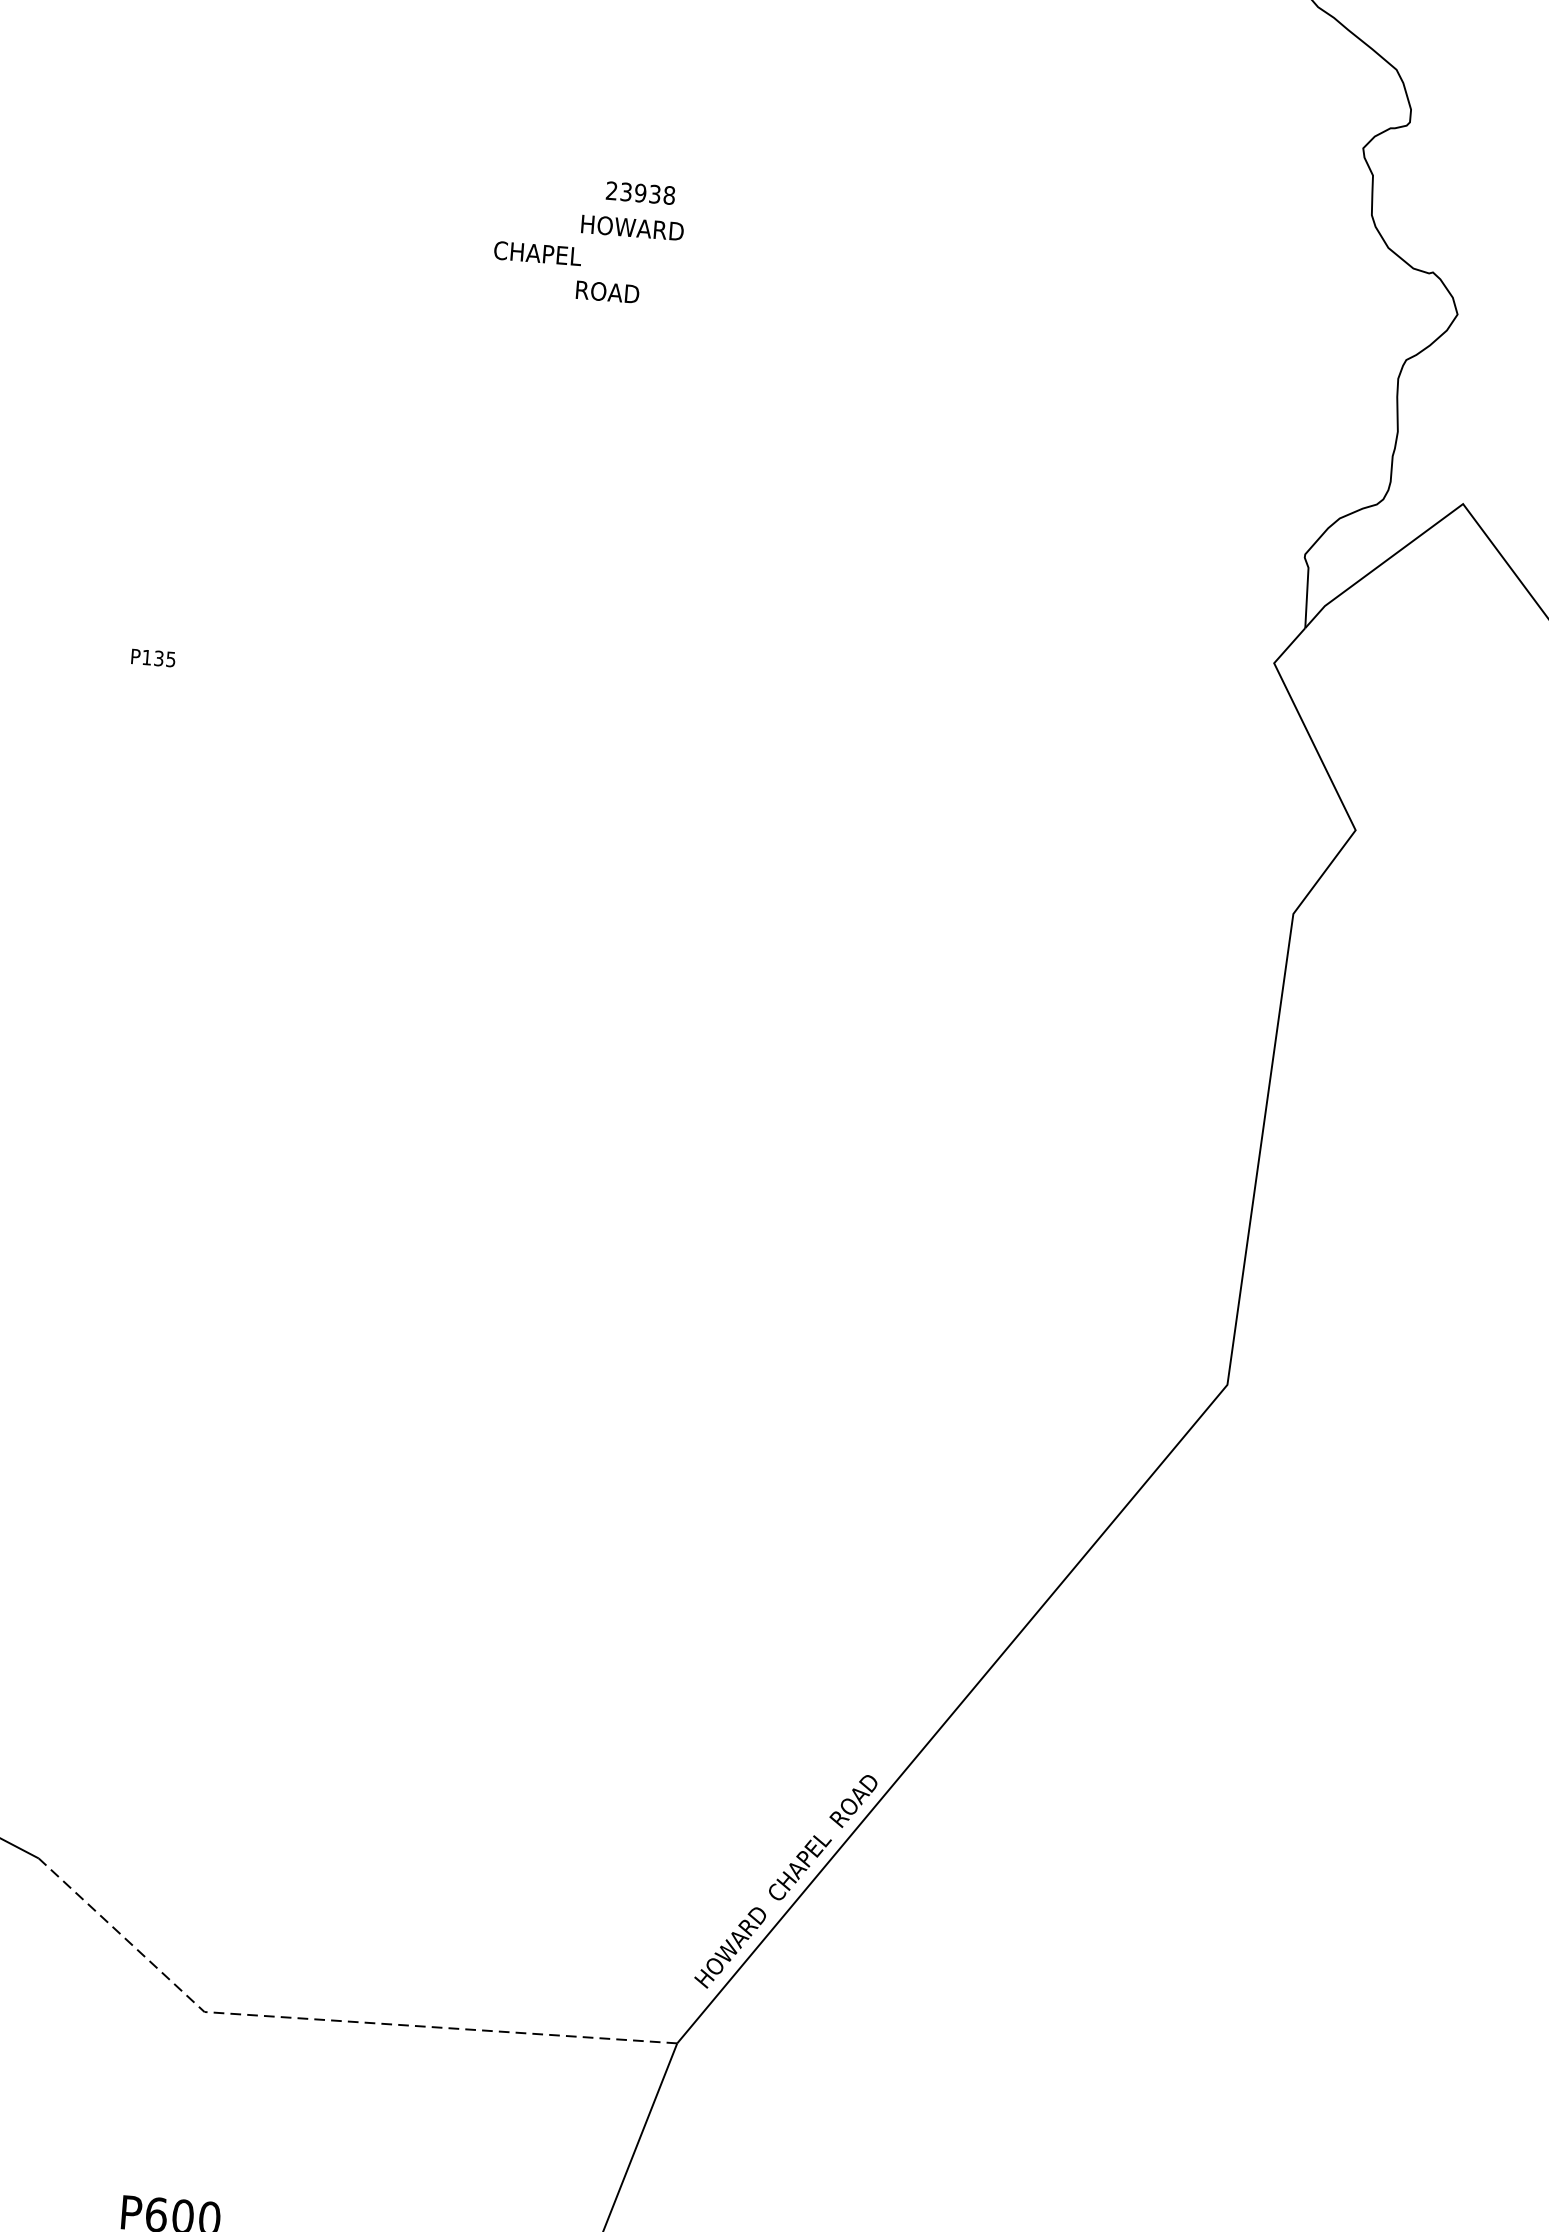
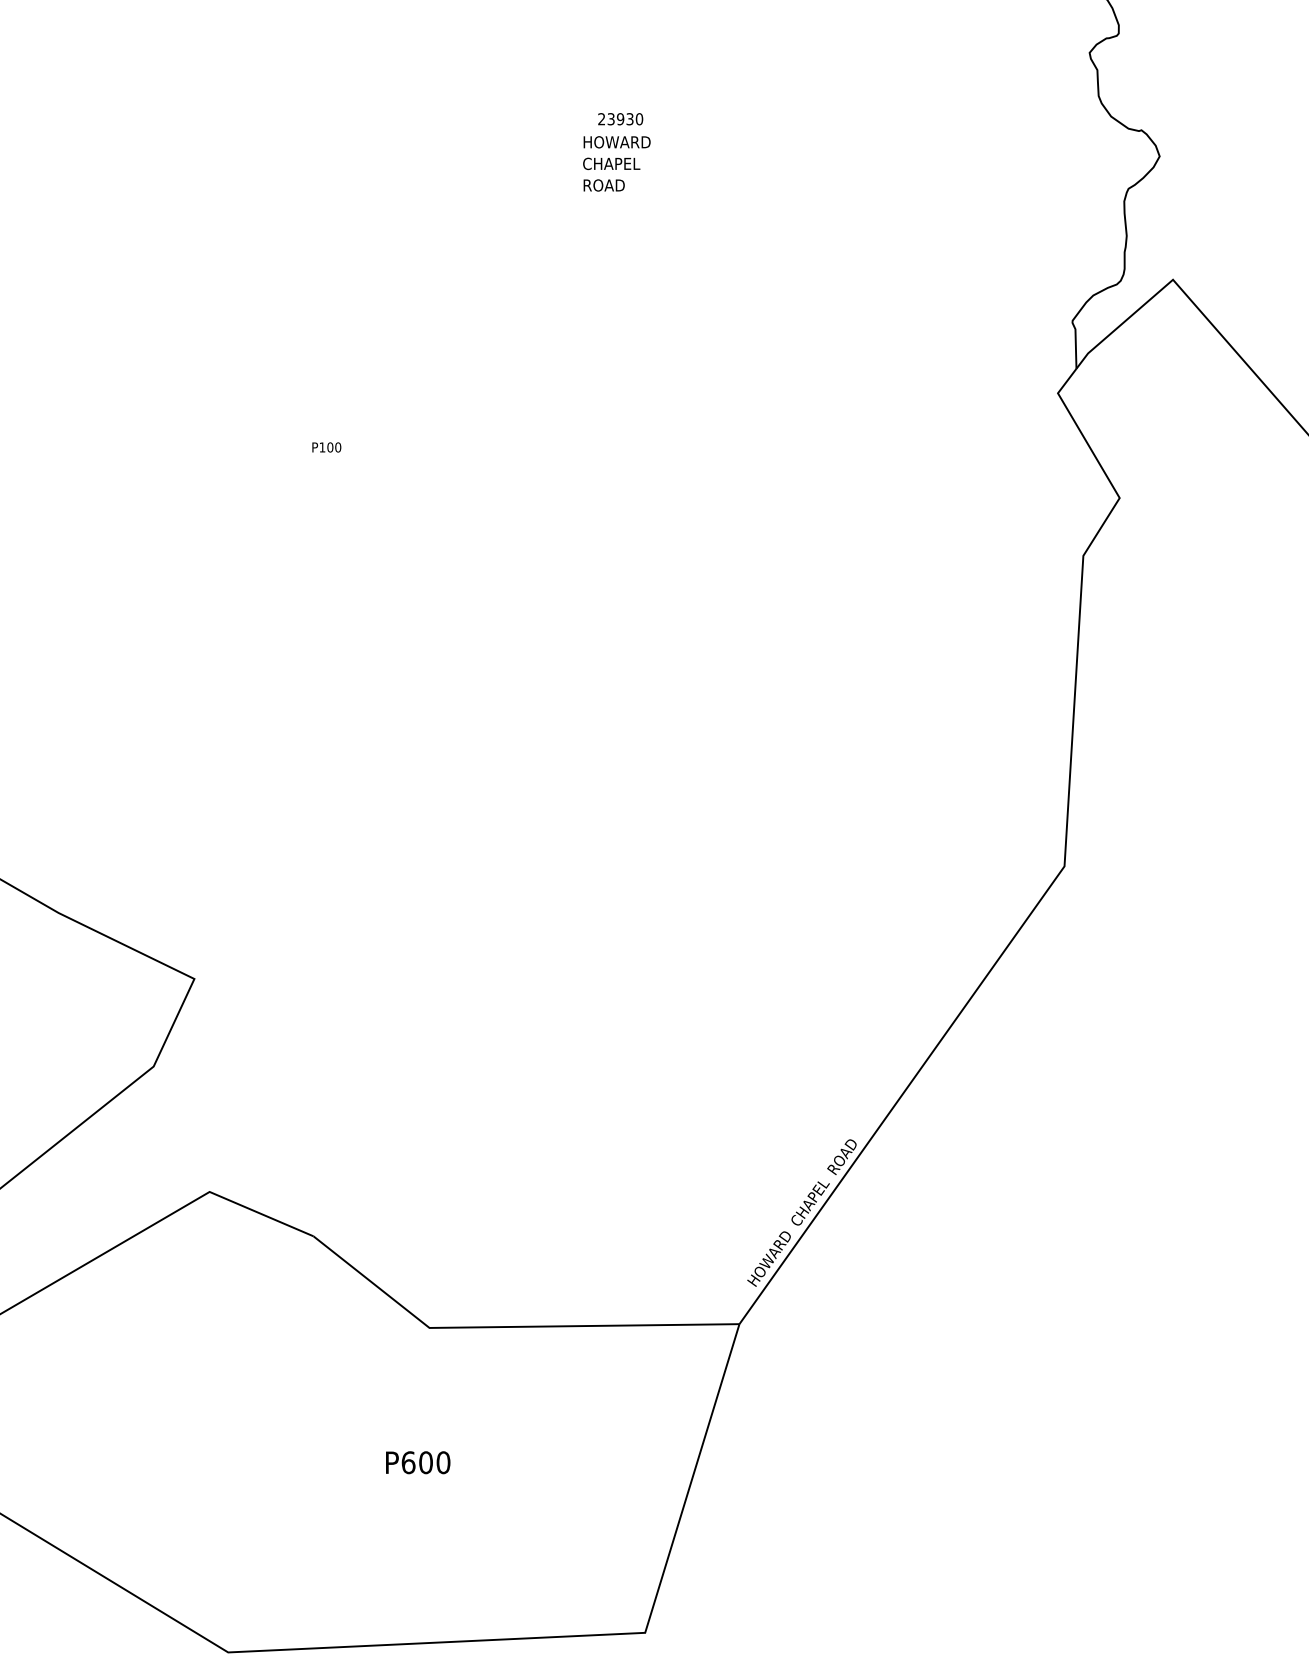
text: (669, 194) -> (639, 118), 23938 -> 23930
text: (537, 252) -> (611, 163), moved
text: (165, 659) -> (334, 447), P135 -> P100
line: (326, 2019) -> (509, 1326), dashed -> solid

